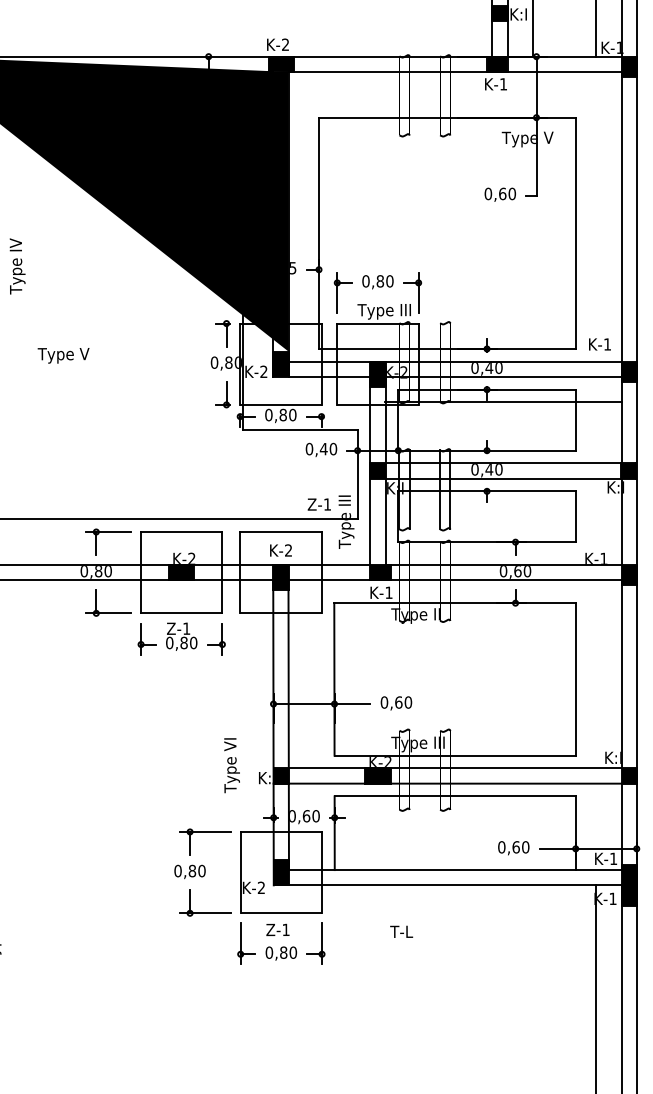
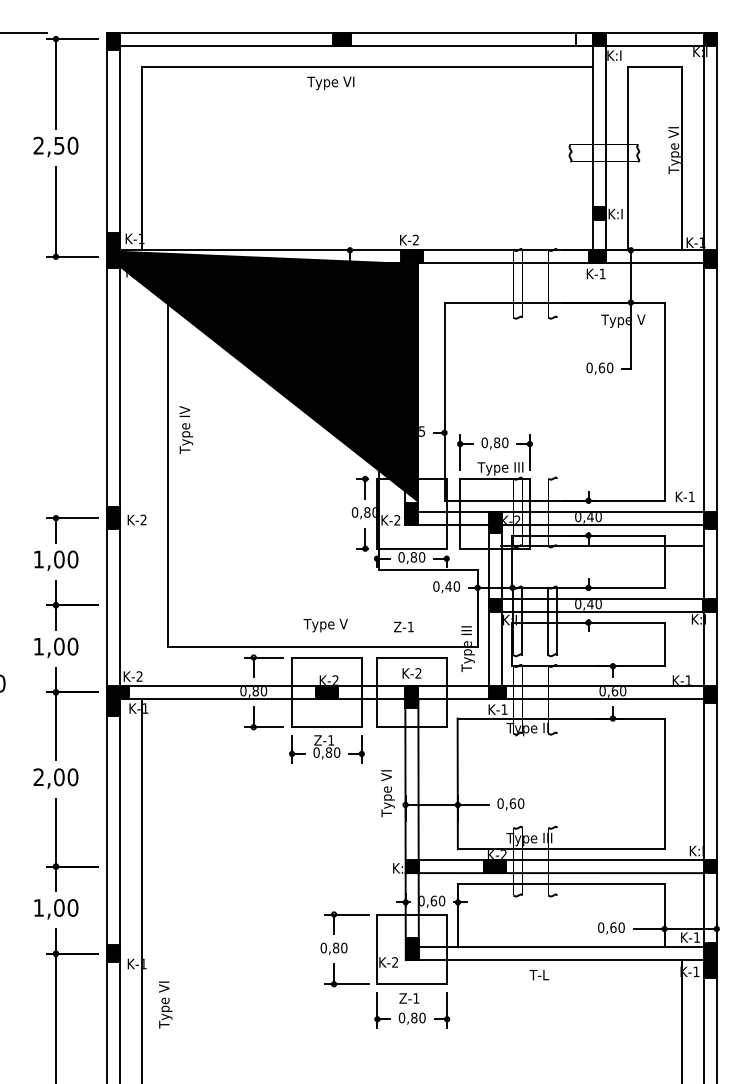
text: (63, 355) -> (325, 625), moved
text: (318, 503) -> (403, 626), moved
text: (231, 765) -> (387, 793), moved
text: (401, 932) -> (539, 975), moved

